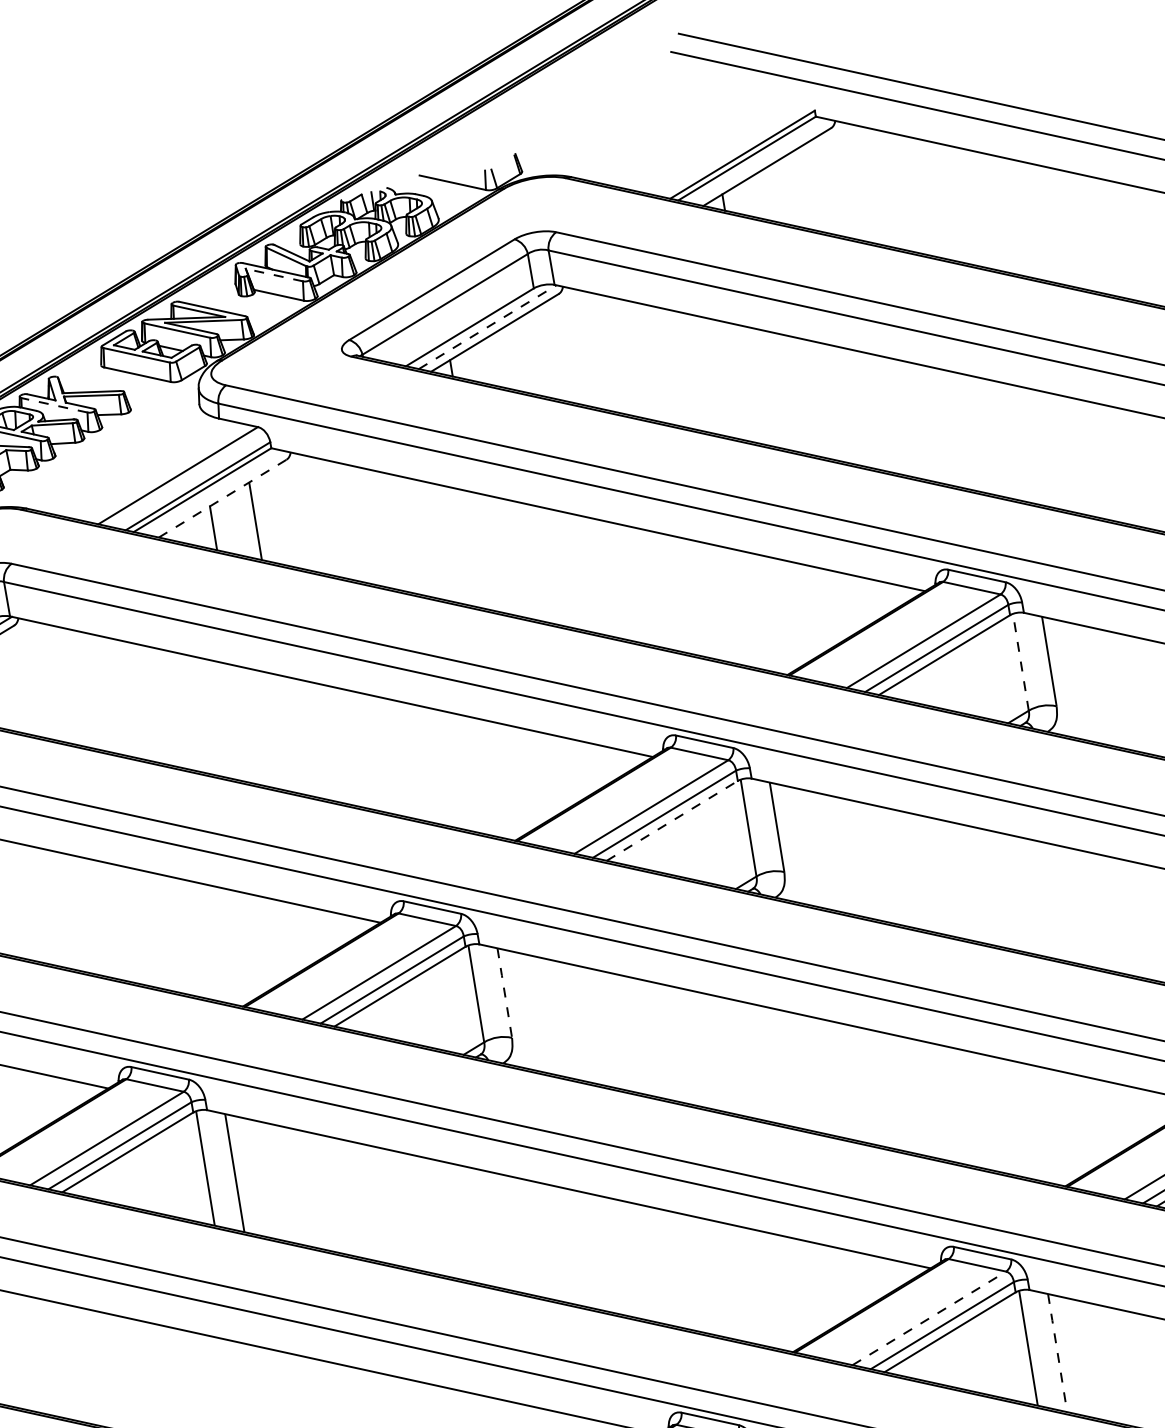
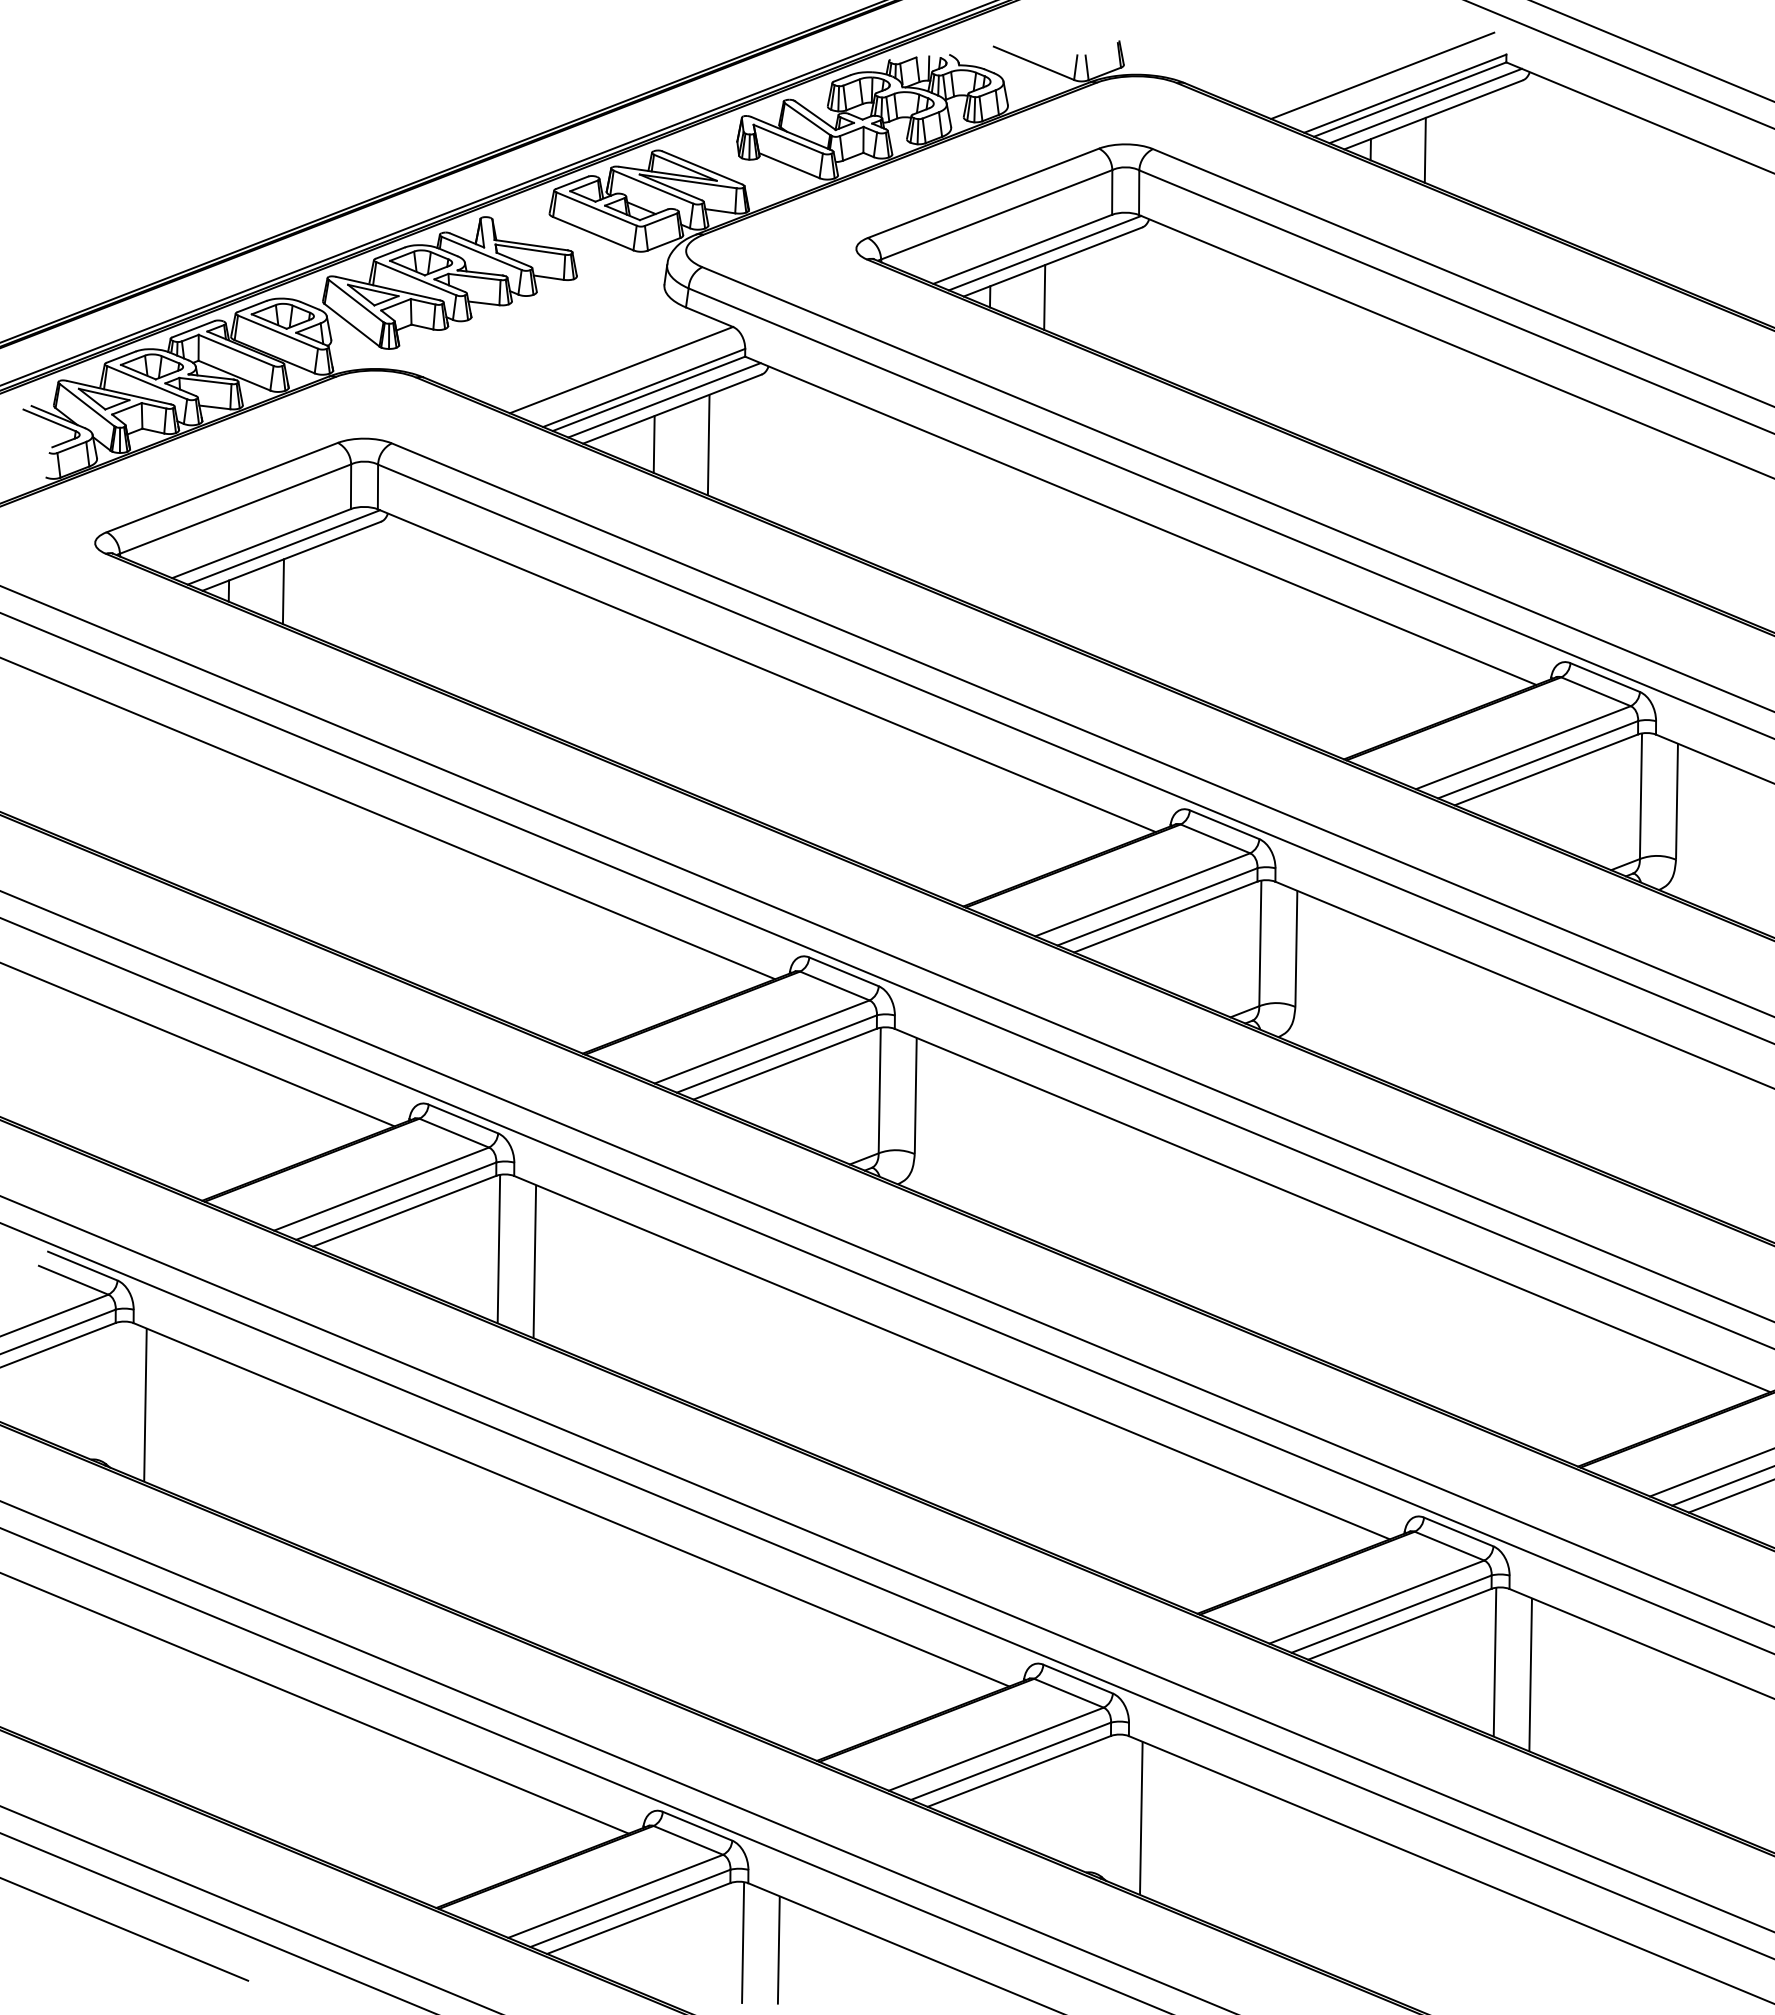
line: (722, 143) -> (1382, 75), added
line: (759, 161) -> (1425, 105), added
line: (764, 194) -> (1424, 149), added
line: (273, 275) -> (787, 139), dashed -> solid
line: (487, 326) -> (1045, 252), dashed -> solid
line: (493, 361) -> (1044, 297), added
line: (54, 405) -> (481, 253), dashed -> solid
line: (215, 493) -> (664, 400), added
line: (222, 498) -> (672, 409), dashed -> solid
line: (1020, 662) -> (1640, 796), dashed -> solid
line: (672, 820) -> (1166, 916), dashed -> solid
line: (504, 992) -> (915, 1095), dashed -> solid
line: (929, 1317) -> (1377, 1601), dashed -> solid
line: (1057, 1352) -> (1530, 1674), dashed -> solid

